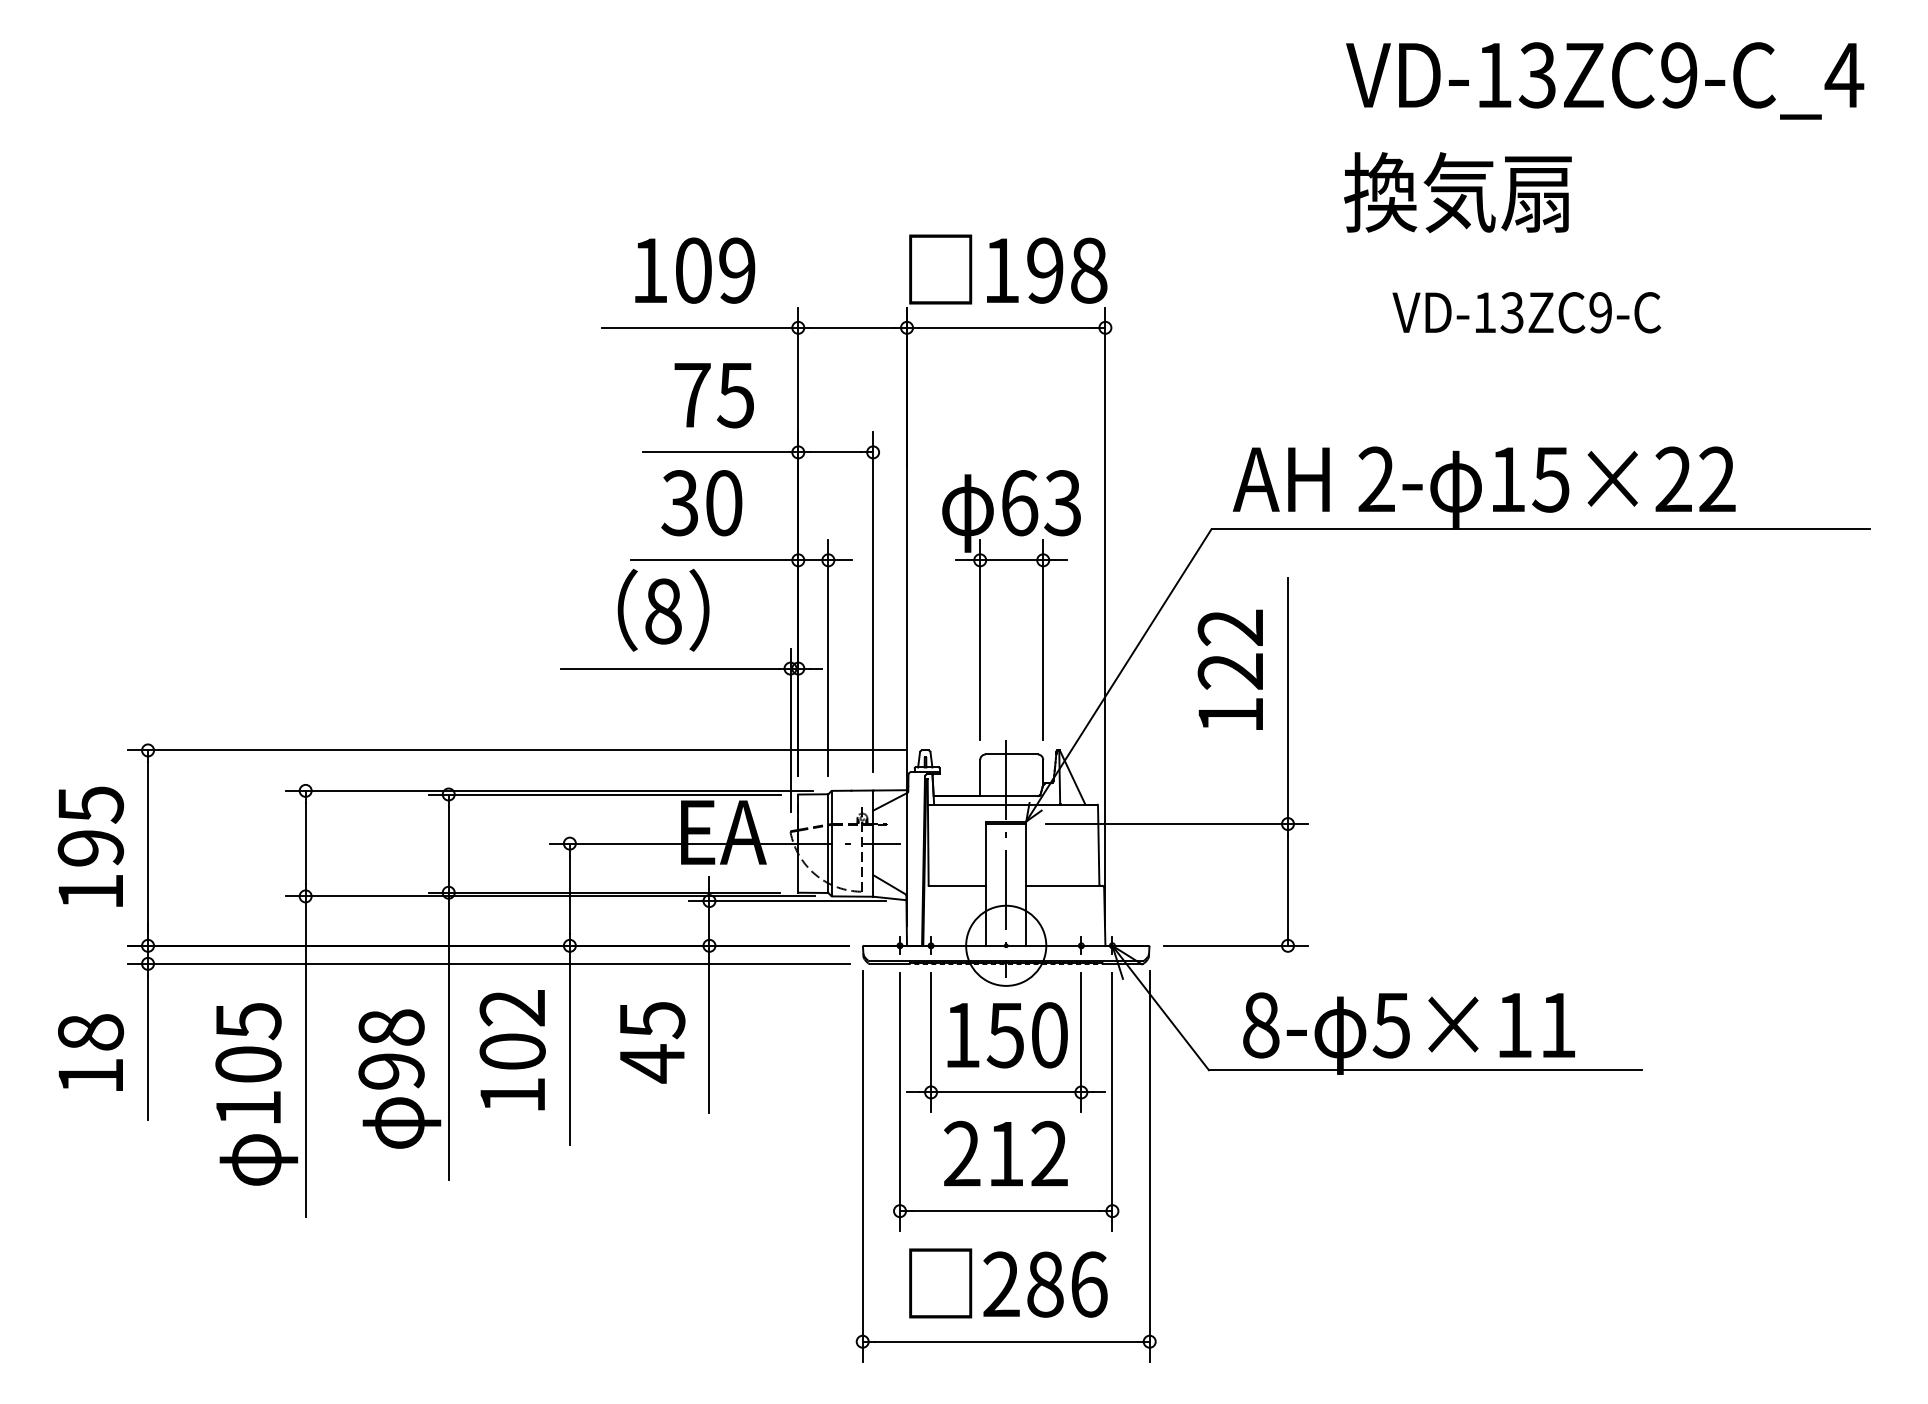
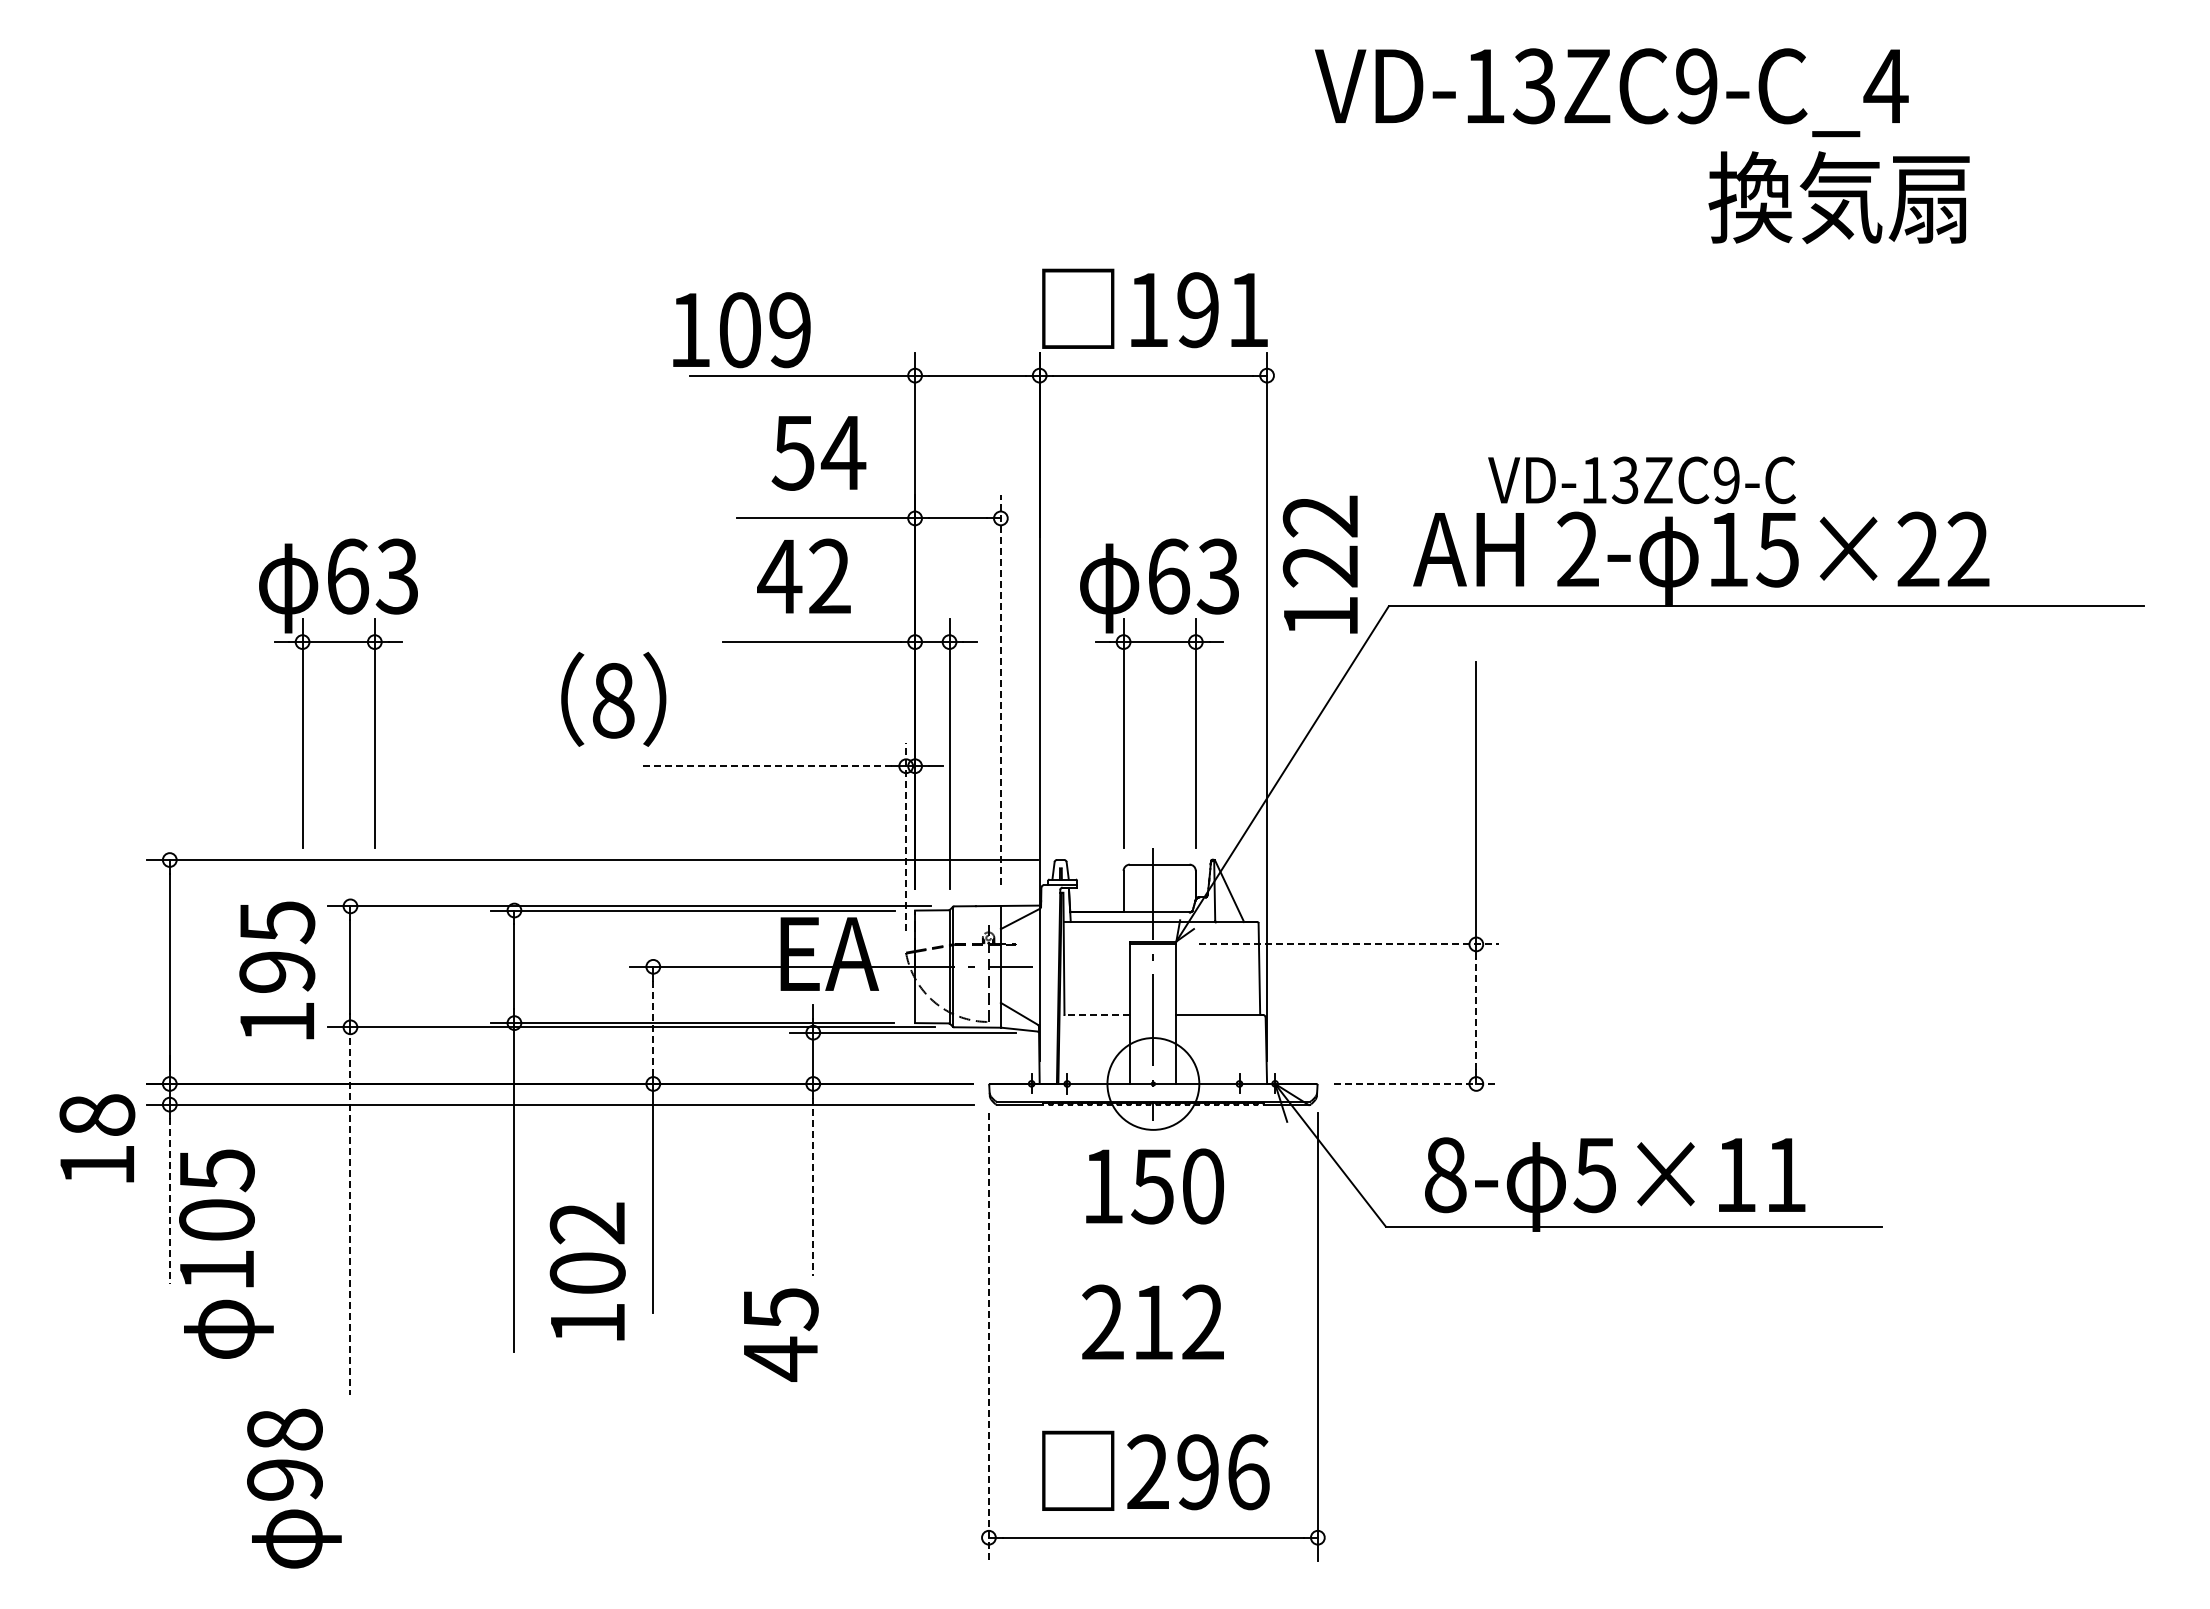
text: (1604, 80) -> (1611, 92), moved
text: (1457, 192) -> (1838, 197), moved
text: (694, 270) -> (741, 330), moved
text: (1089, 270) -> (1248, 310), 198 -> 191
text: (1526, 312) -> (1641, 480), moved
text: (714, 395) -> (818, 453), 75 -> 54
text: (700, 503) -> (803, 576), 30 -> 42
line: (872, 602) -> (1000, 690), solid -> dashed
part: (264, 605) -> (303, 693), added
text: (663, 609) -> (613, 698), moved
line: (669, 668) -> (767, 766), solid -> dashed
text: (1229, 669) -> (1319, 564), moved
line: (790, 729) -> (906, 836), solid -> dashed
line: (1177, 824) -> (1349, 944), solid -> dashed
text: (91, 846) -> (277, 970), moved
line: (1288, 885) -> (1476, 1014), solid -> dashed
line: (957, 886) -> (1097, 1015), solid -> dashed
line: (570, 894) -> (653, 1025), solid -> dashed
line: (1235, 945) -> (1416, 1083), solid -> dashed
line: (709, 1036) -> (813, 1187), solid -> dashed
text: (652, 1042) -> (781, 1334), moved
line: (147, 1048) -> (169, 1201), solid -> dashed
text: (512, 1050) -> (587, 1271), moved
text: (91, 1052) -> (97, 1138), moved
line: (305, 1057) -> (350, 1211), solid -> dashed
text: (399, 1078) -> (294, 1488), moved
part: (1005, 1092) -> (1152, 1252), removed
text: (256, 1093) -> (226, 1253), moved
line: (862, 1166) -> (988, 1336), solid -> dashed
text: (1045, 1284) -> (1198, 1472), 286 -> 296

